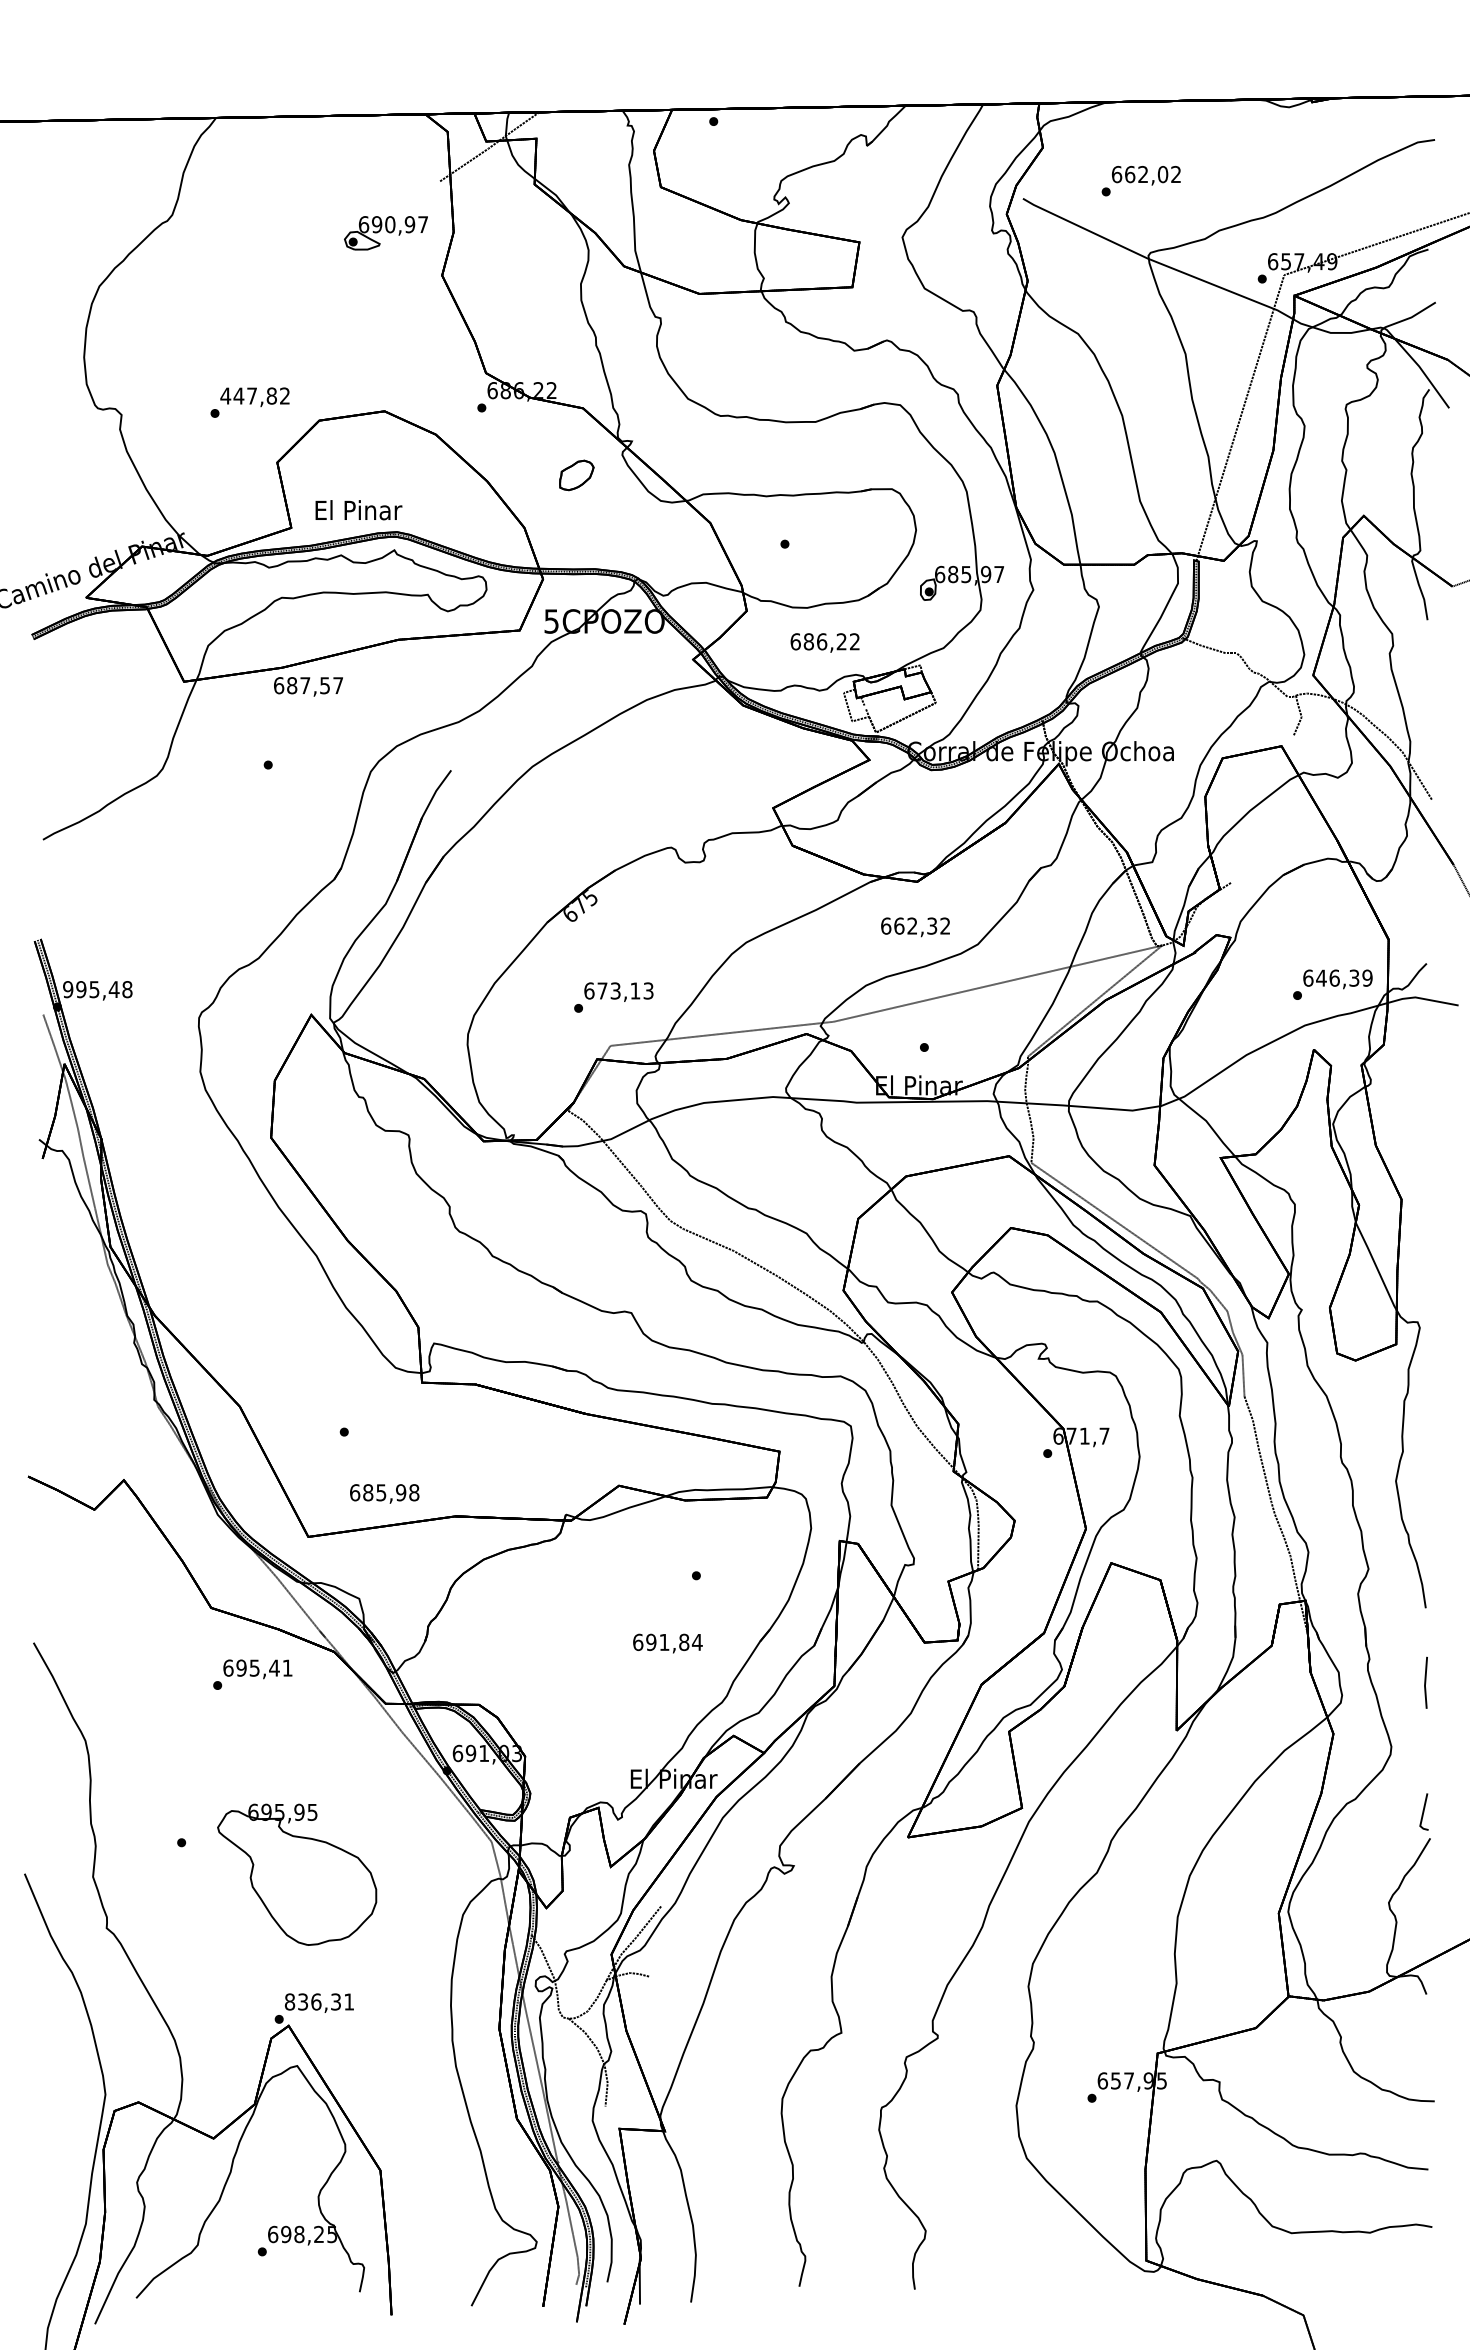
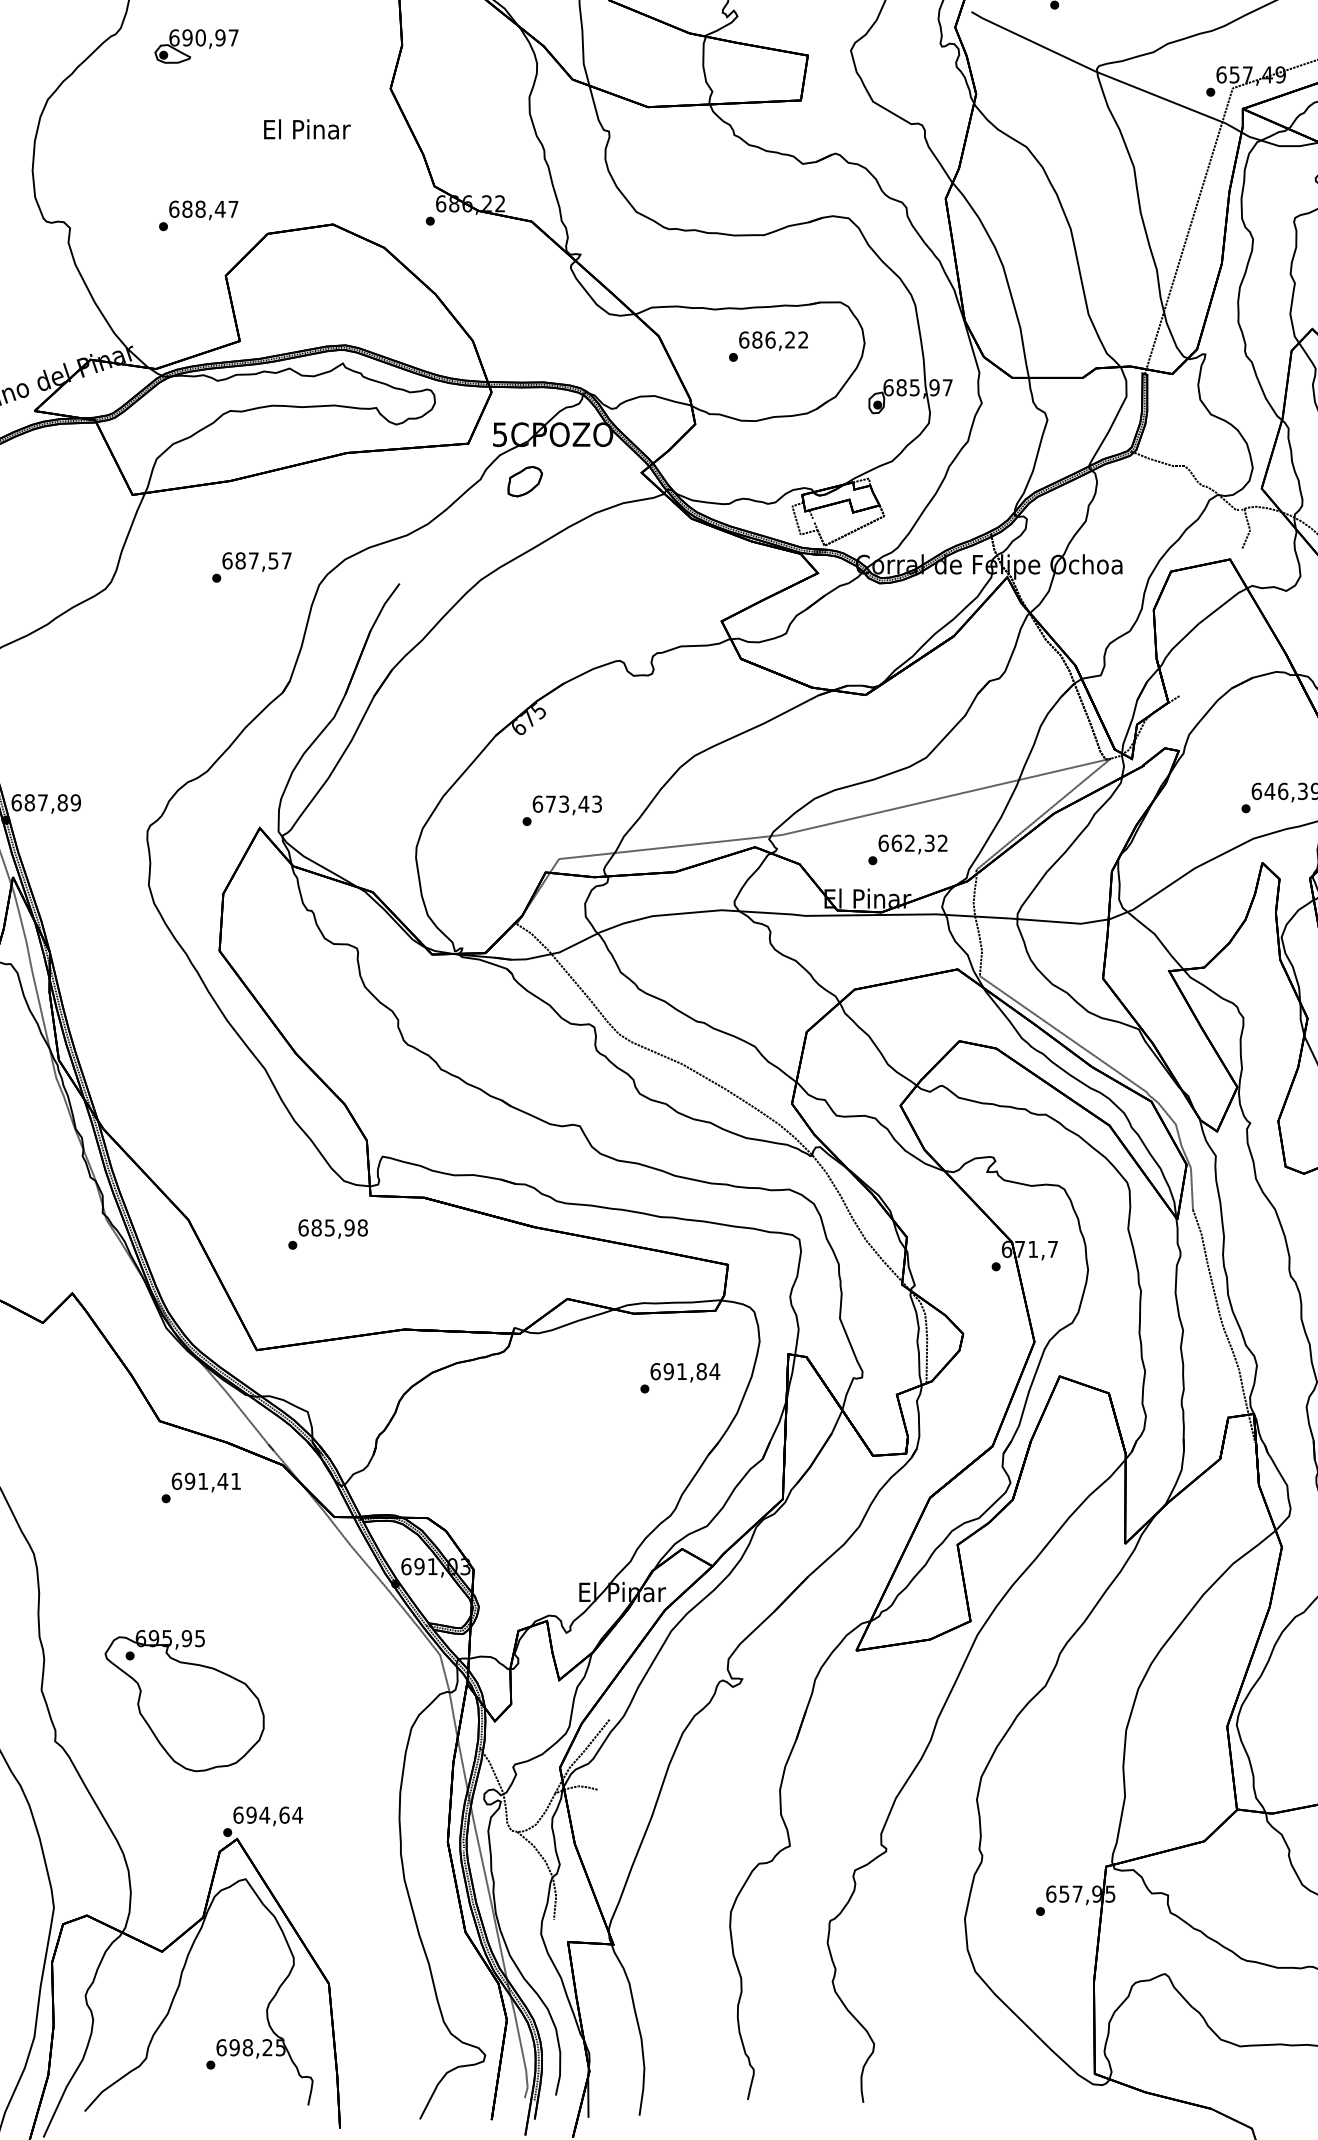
part: (385, 233) -> (195, 46), moved
text: (254, 395) -> (202, 208), 447,82 -> 688,47
part: (576, 475) -> (524, 481), moved
text: (358, 510) -> (306, 129), moved
text: (824, 642) -> (772, 340), moved
text: (308, 686) -> (256, 561), moved
text: (915, 927) -> (912, 844), moved
text: (97, 989) -> (45, 802), 995,48 -> 687,89
text: (635, 990) -> (583, 803), 673,13 -> 673,43
text: (384, 1493) -> (332, 1228), moved
text: (667, 1643) -> (684, 1372), moved
text: (254, 1667) -> (202, 1480), 695,41 -> 691,41
part: (297, 1874) -> (184, 1700), moved
text: (319, 2001) -> (267, 1814), 836,31 -> 694,64

